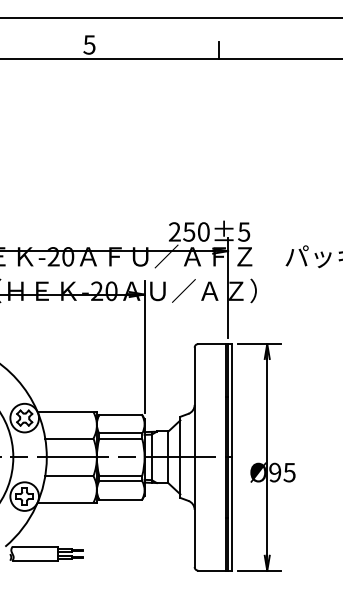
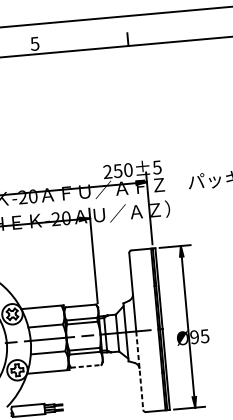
line: (121, 499) -> (86, 366), solid -> dashed
line: (194, 512) -> (139, 370), solid -> dashed

